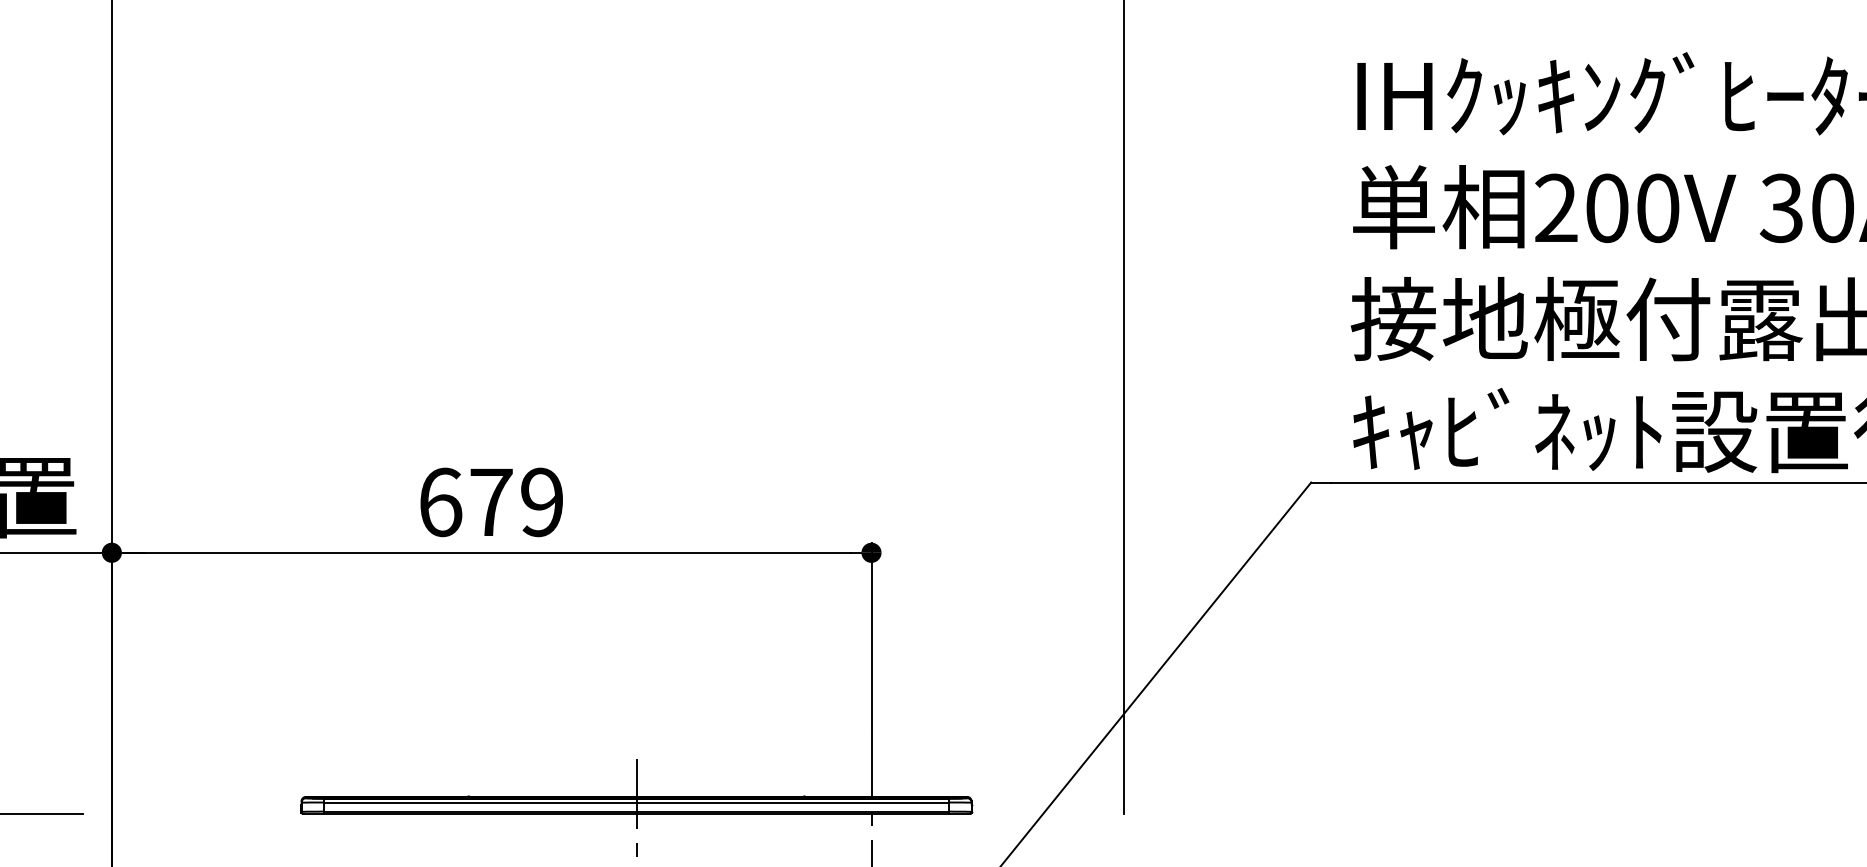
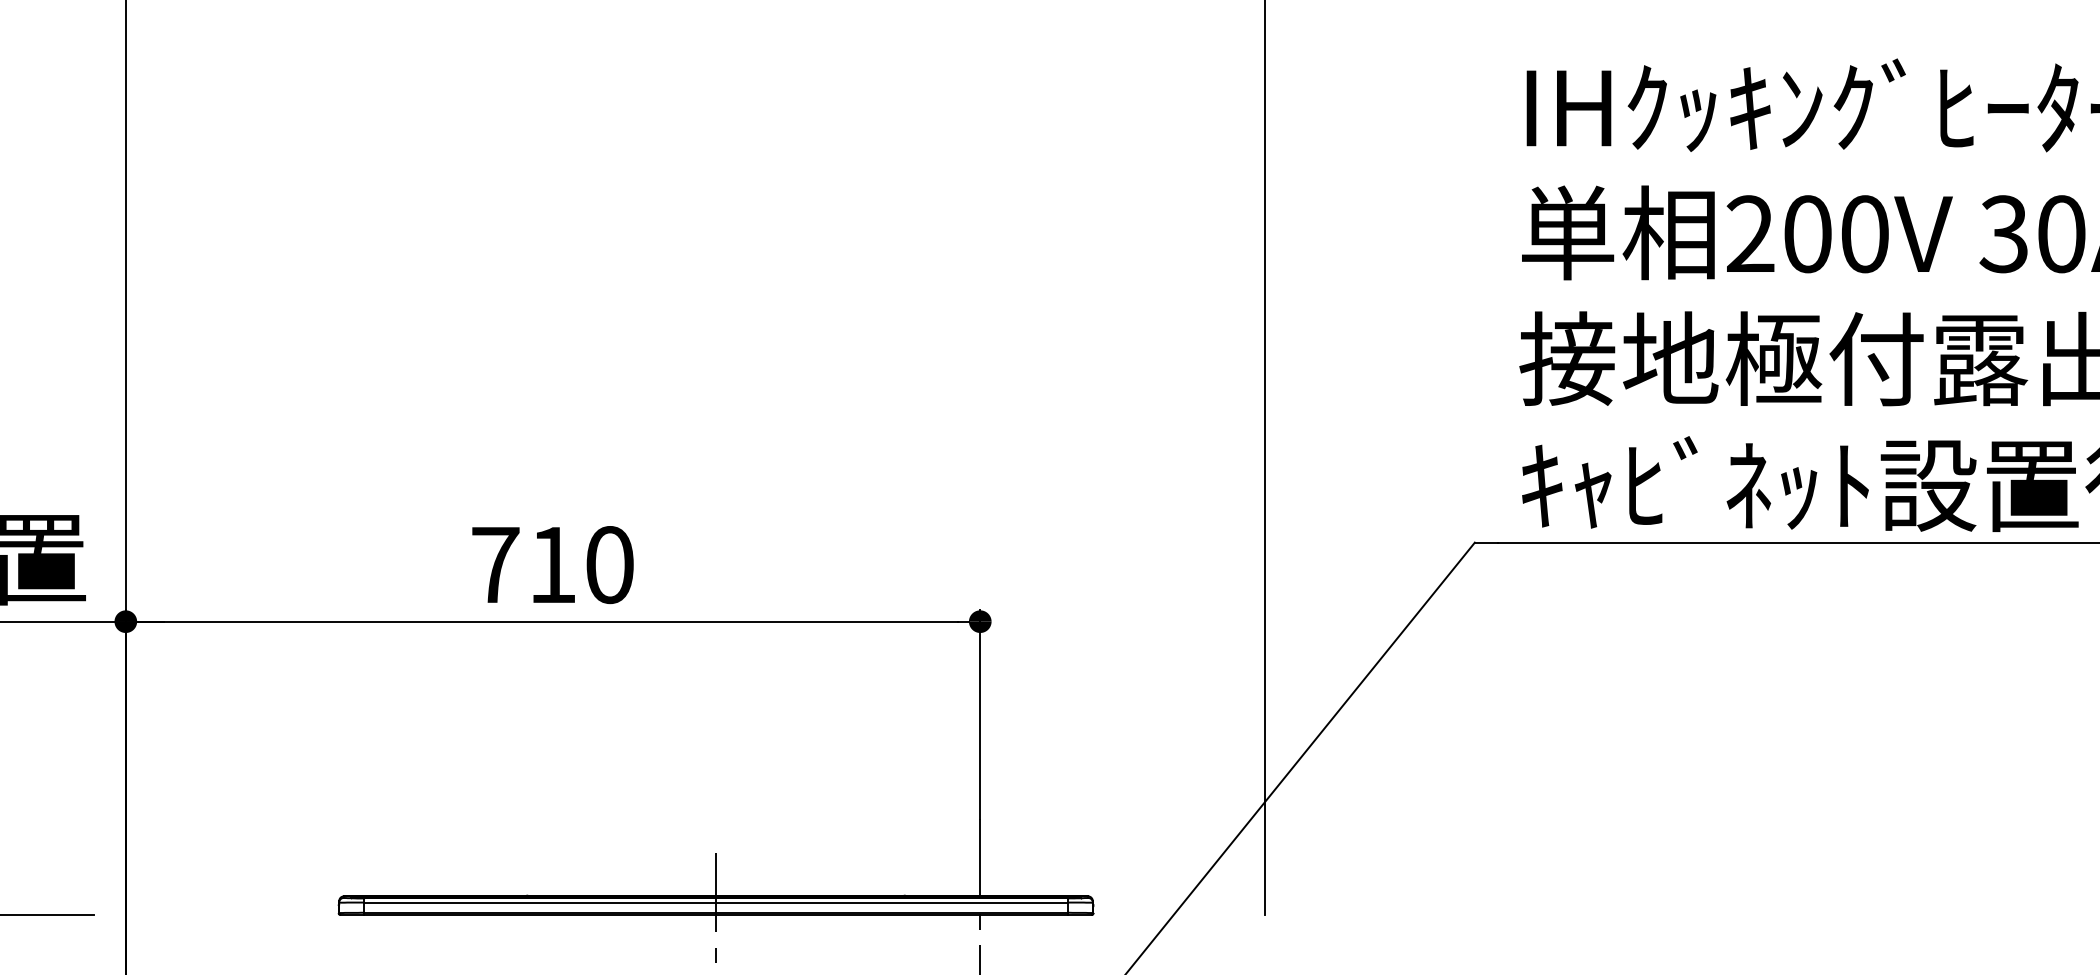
text: (491, 502) -> (552, 565), 679 -> 710

